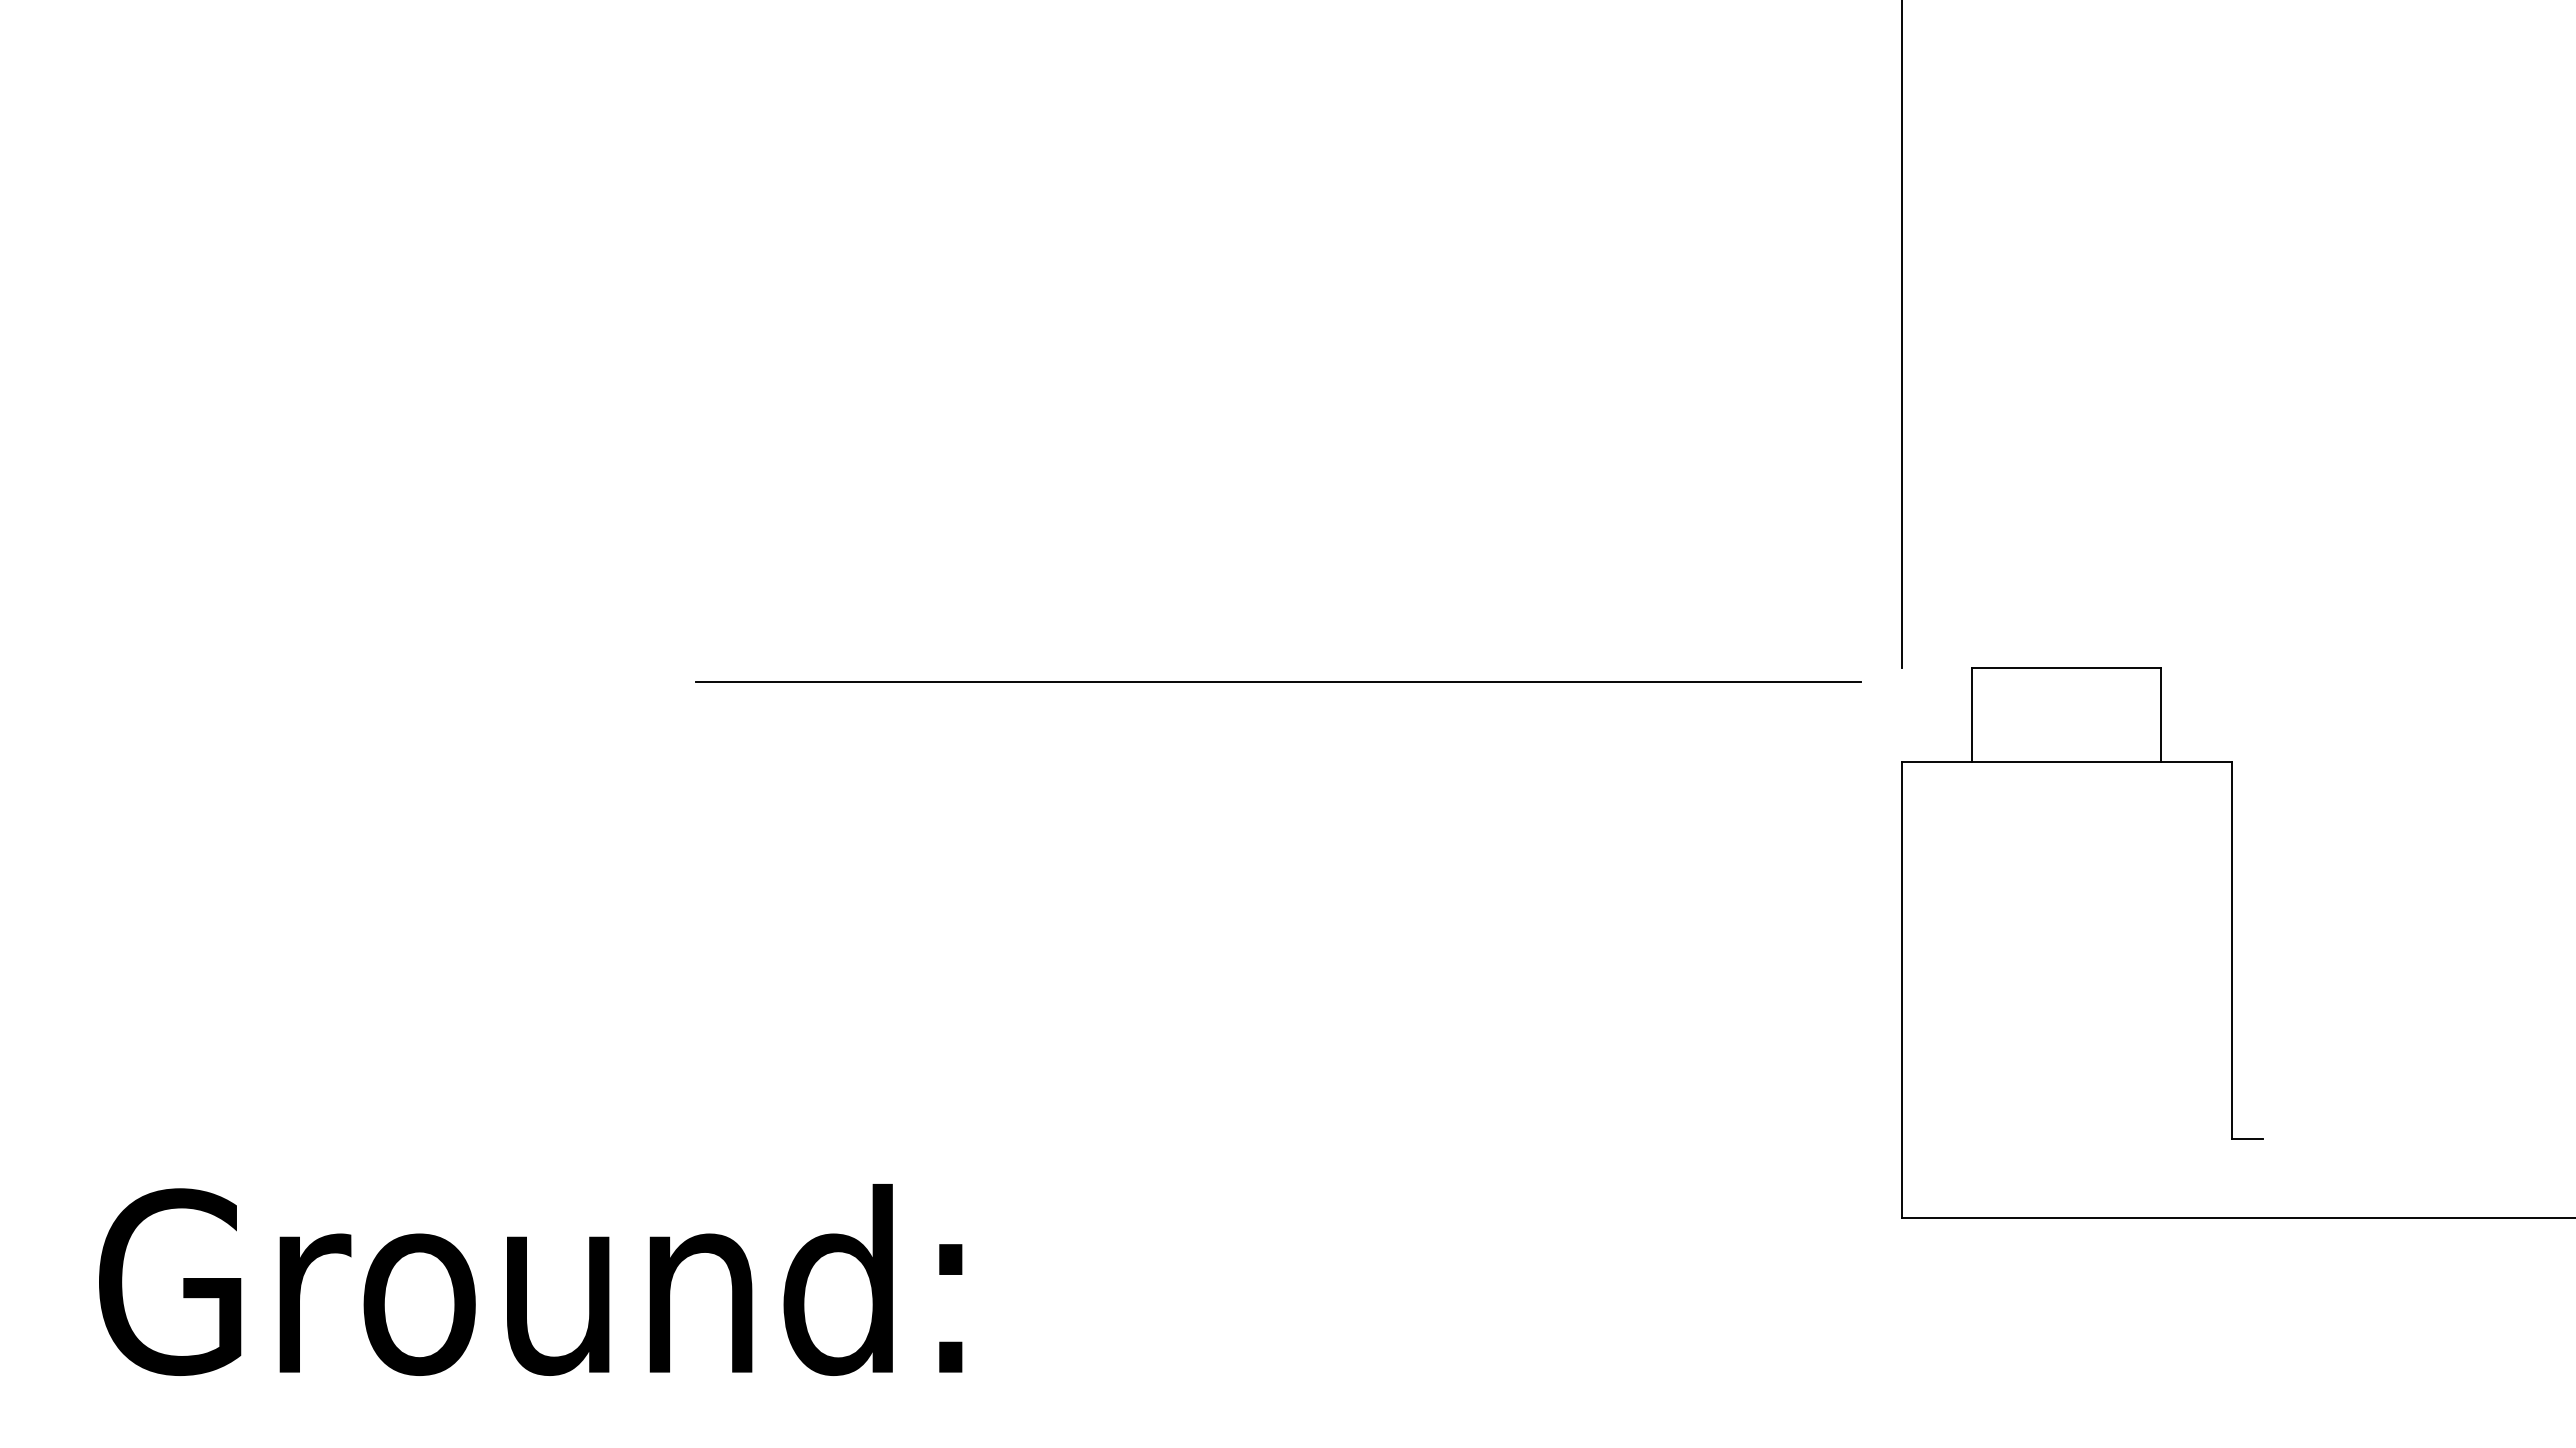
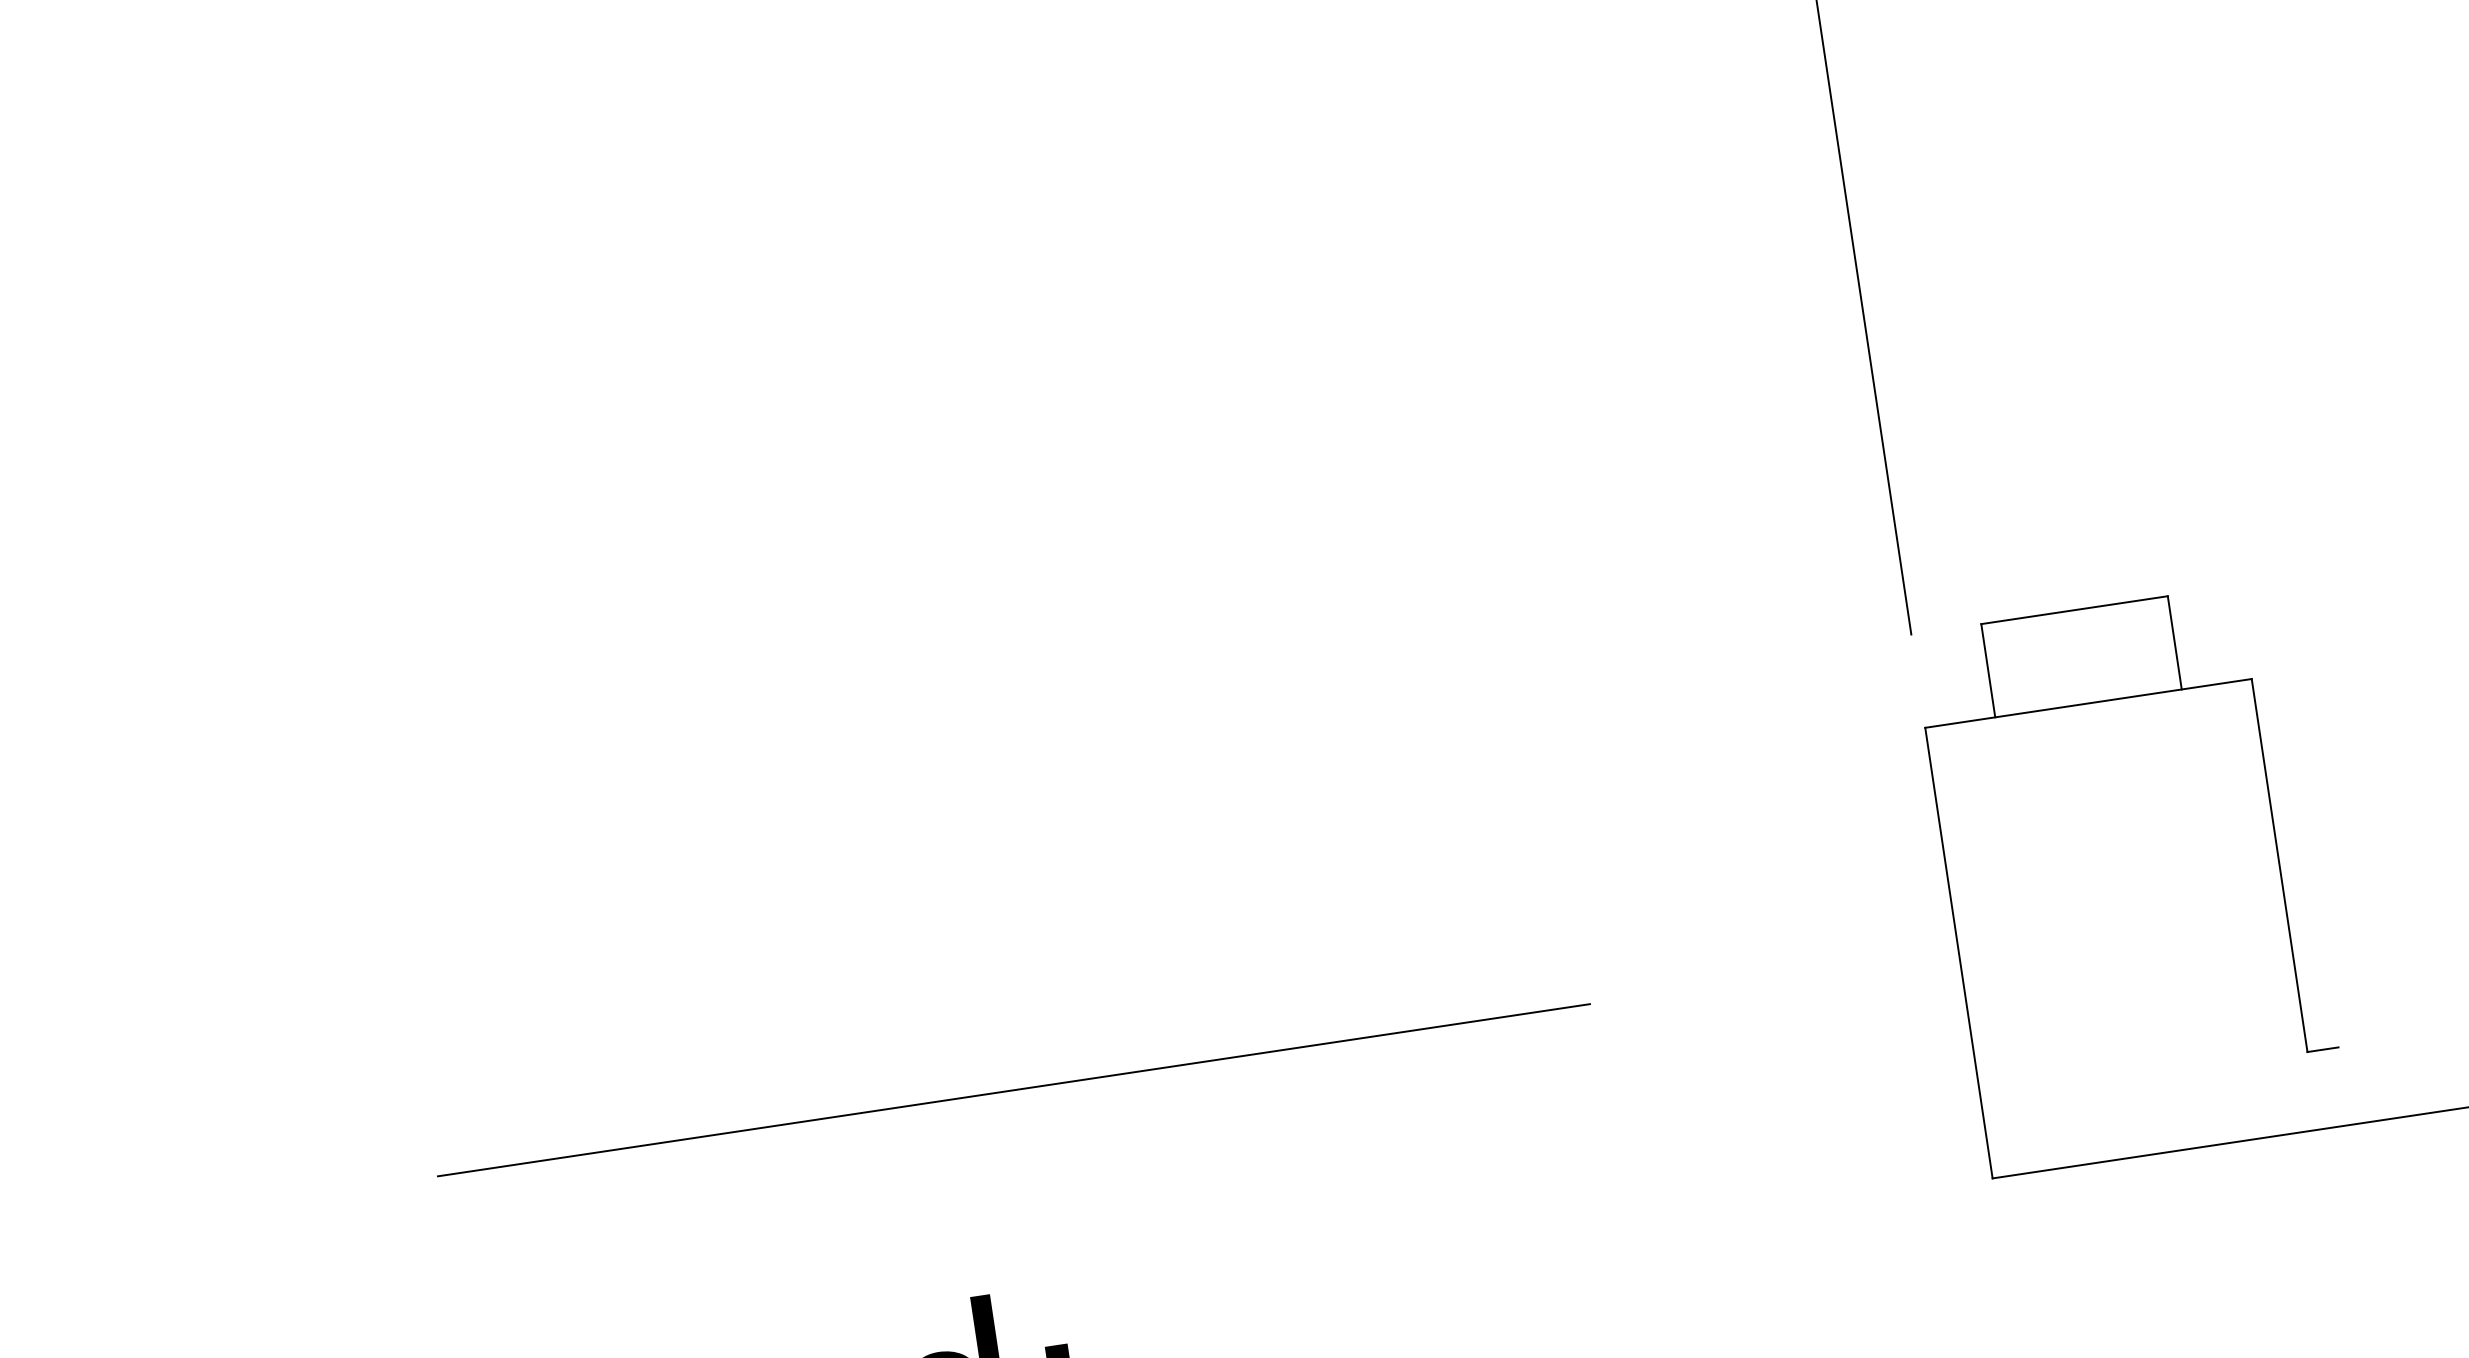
line: (1278, 681) -> (1013, 1089), moved

